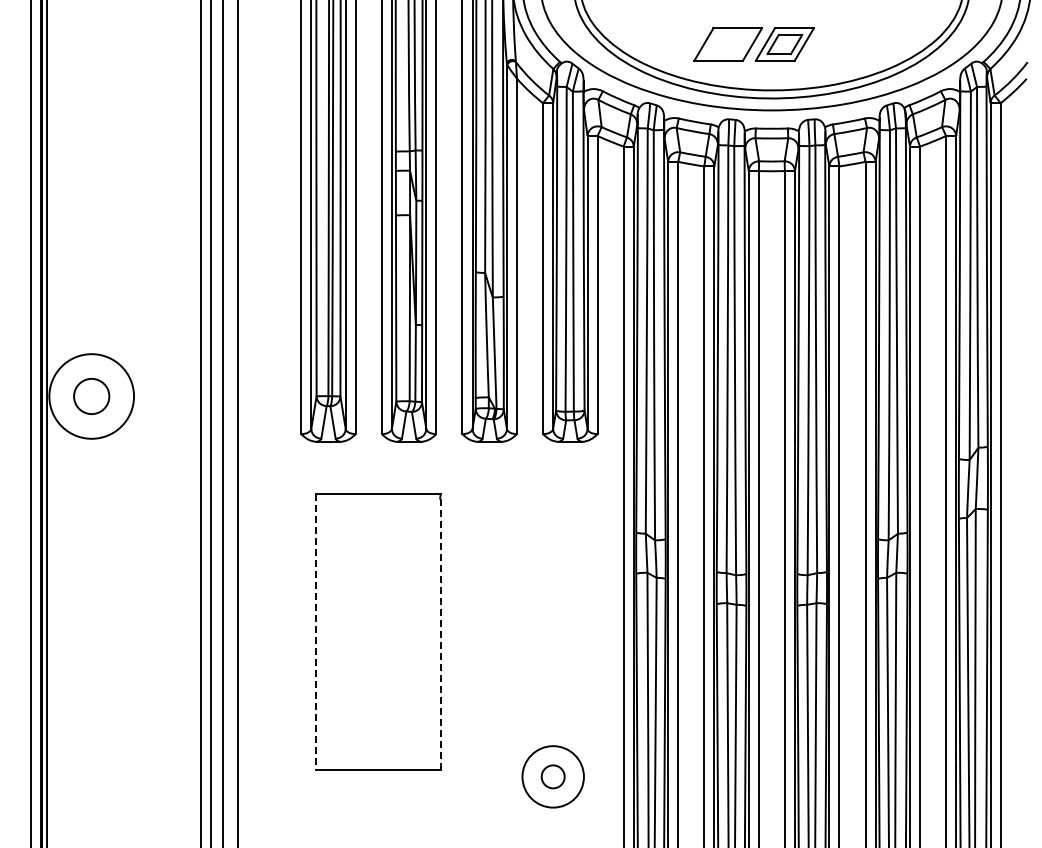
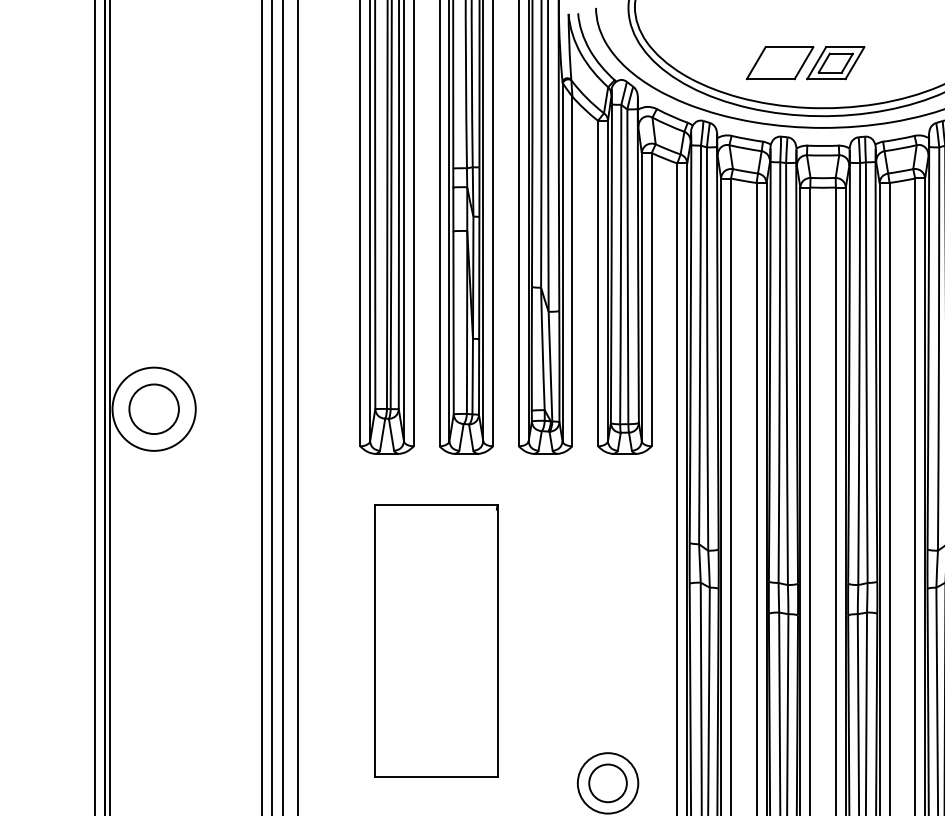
circle: (91, 396) -> (153, 409), size x1.43
line: (441, 631) -> (498, 640), dashed -> solid
line: (316, 632) -> (375, 641), dashed -> solid
circle: (553, 776) -> (608, 783), size x1.67

